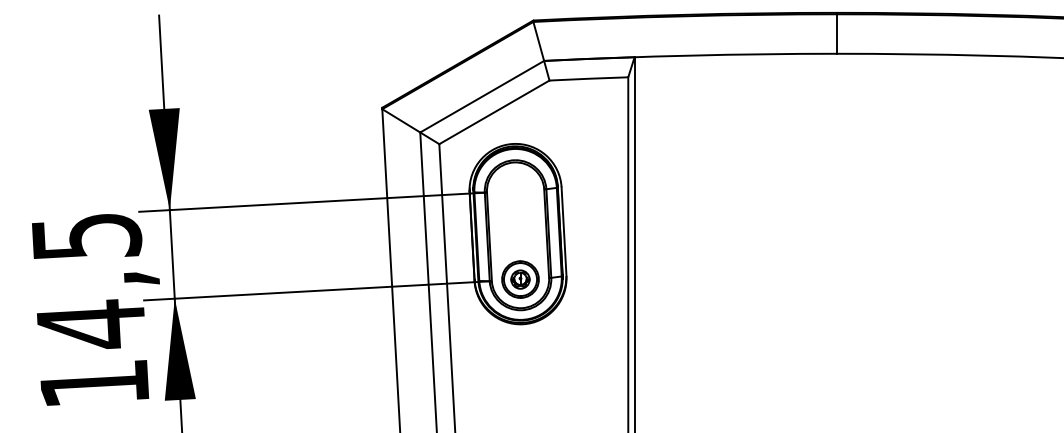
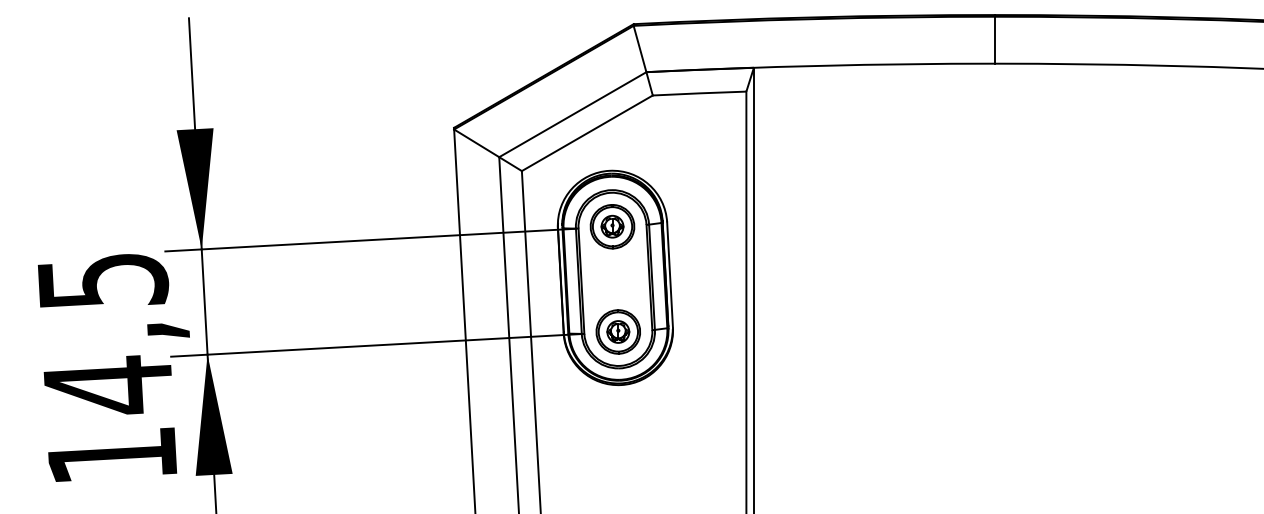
part: (515, 190) -> (612, 226), added

